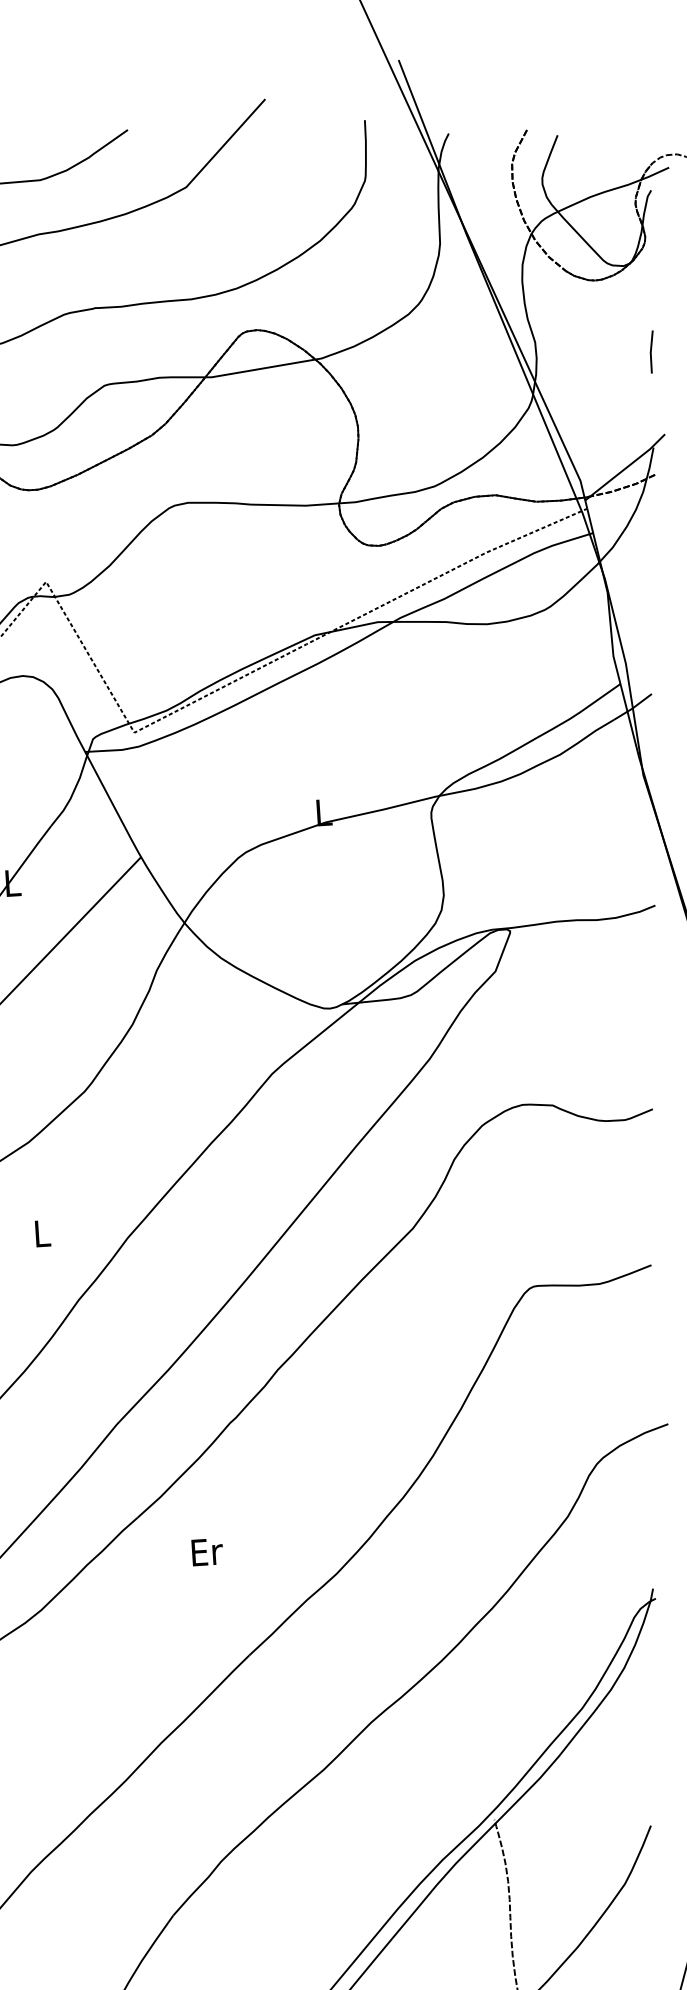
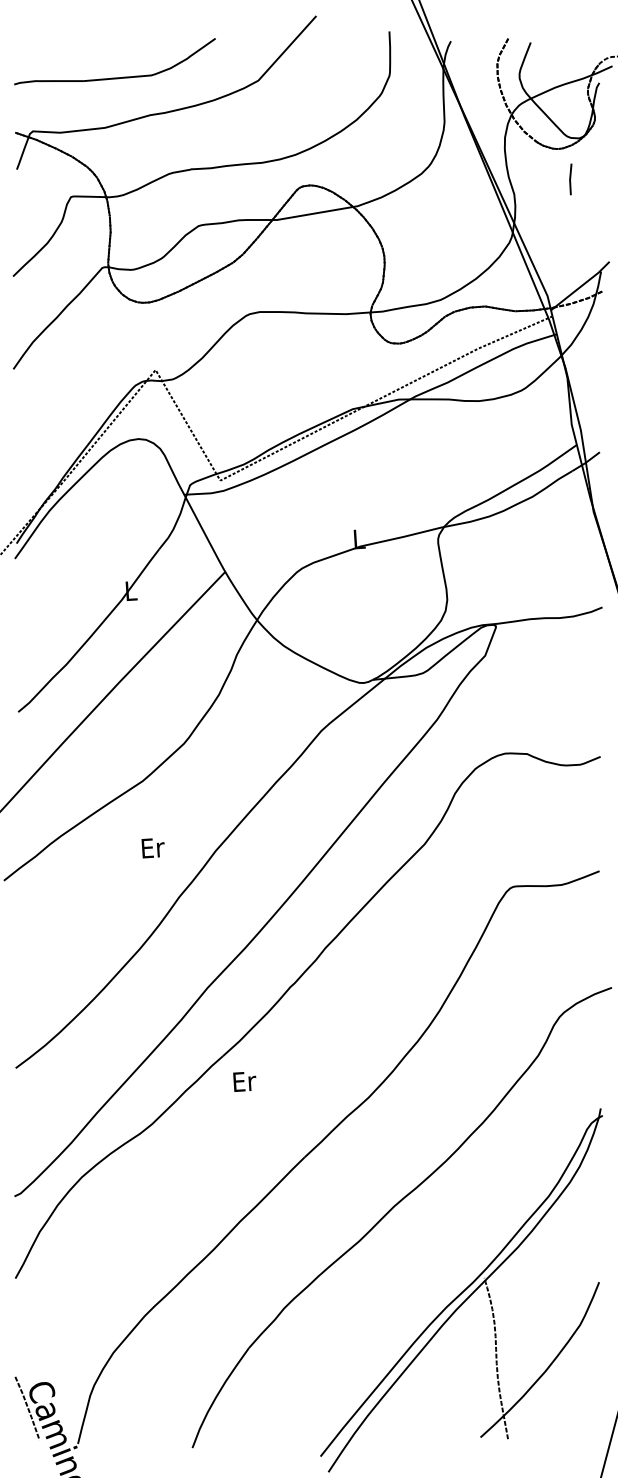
line: (651, 352) -> (570, 179), moved
text: (41, 1234) -> (152, 848), L -> Er
text: (206, 1551) -> (244, 1081), moved

